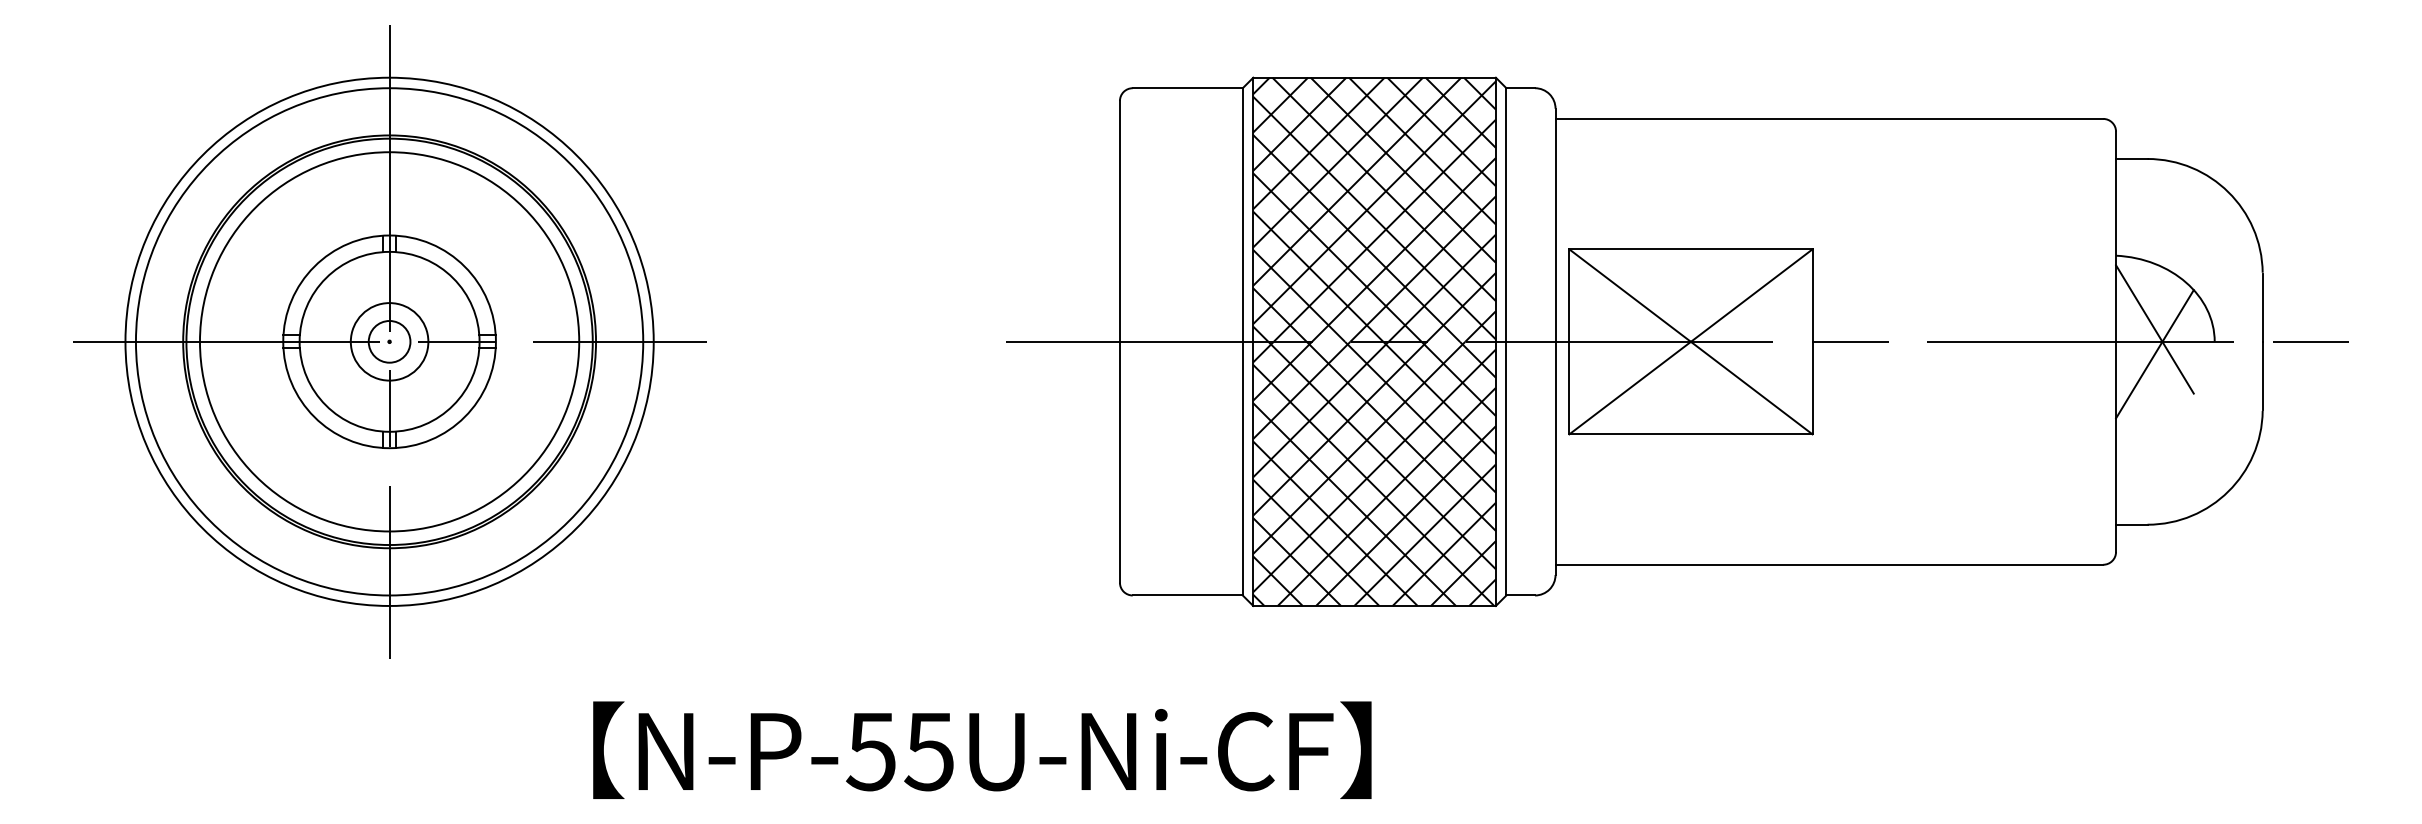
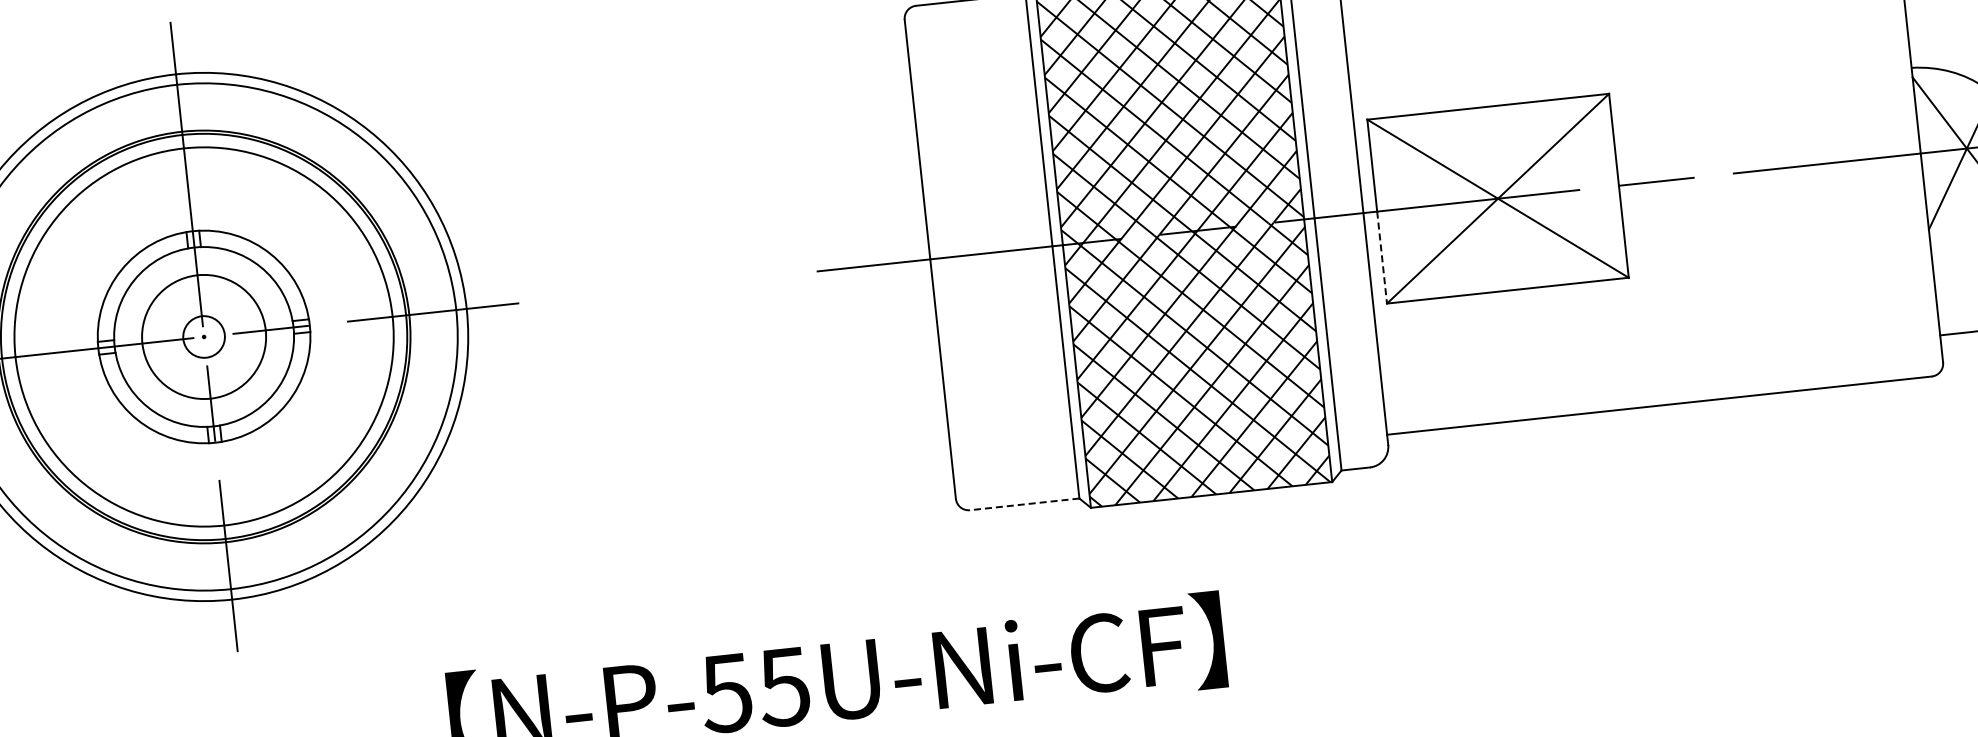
circle: (389, 341) -> (203, 336), size x1.6
line: (1569, 388) -> (1382, 257), solid -> dashed
line: (1187, 595) -> (1024, 504), solid -> dashed

